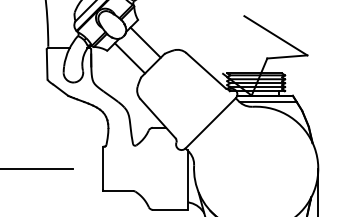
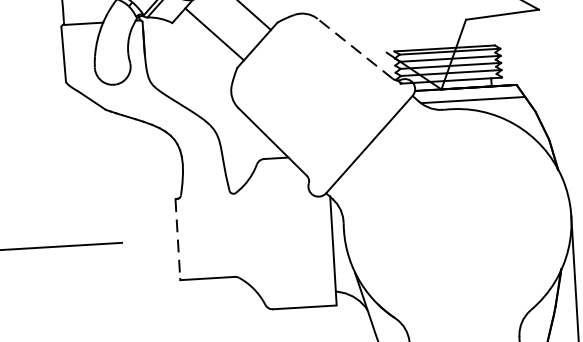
line: (205, 70) -> (354, 48), solid -> dashed
line: (103, 168) -> (178, 238), solid -> dashed

